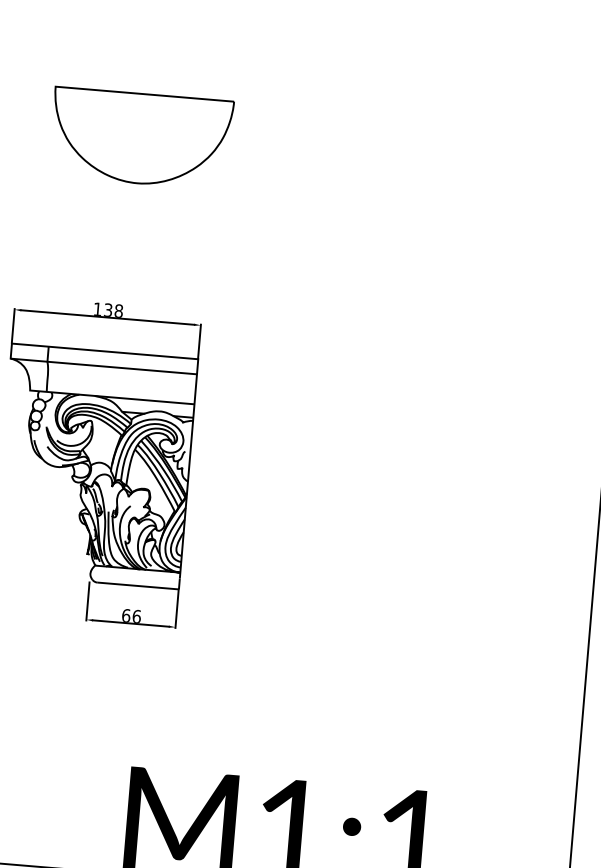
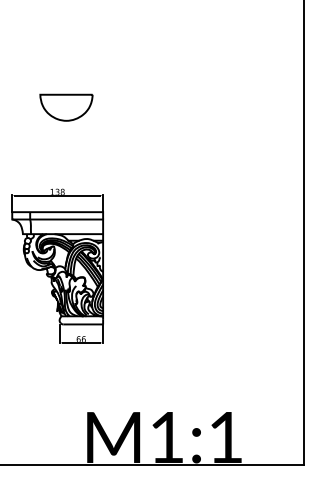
part: (141, 138) -> (66, 107), size x0.6

